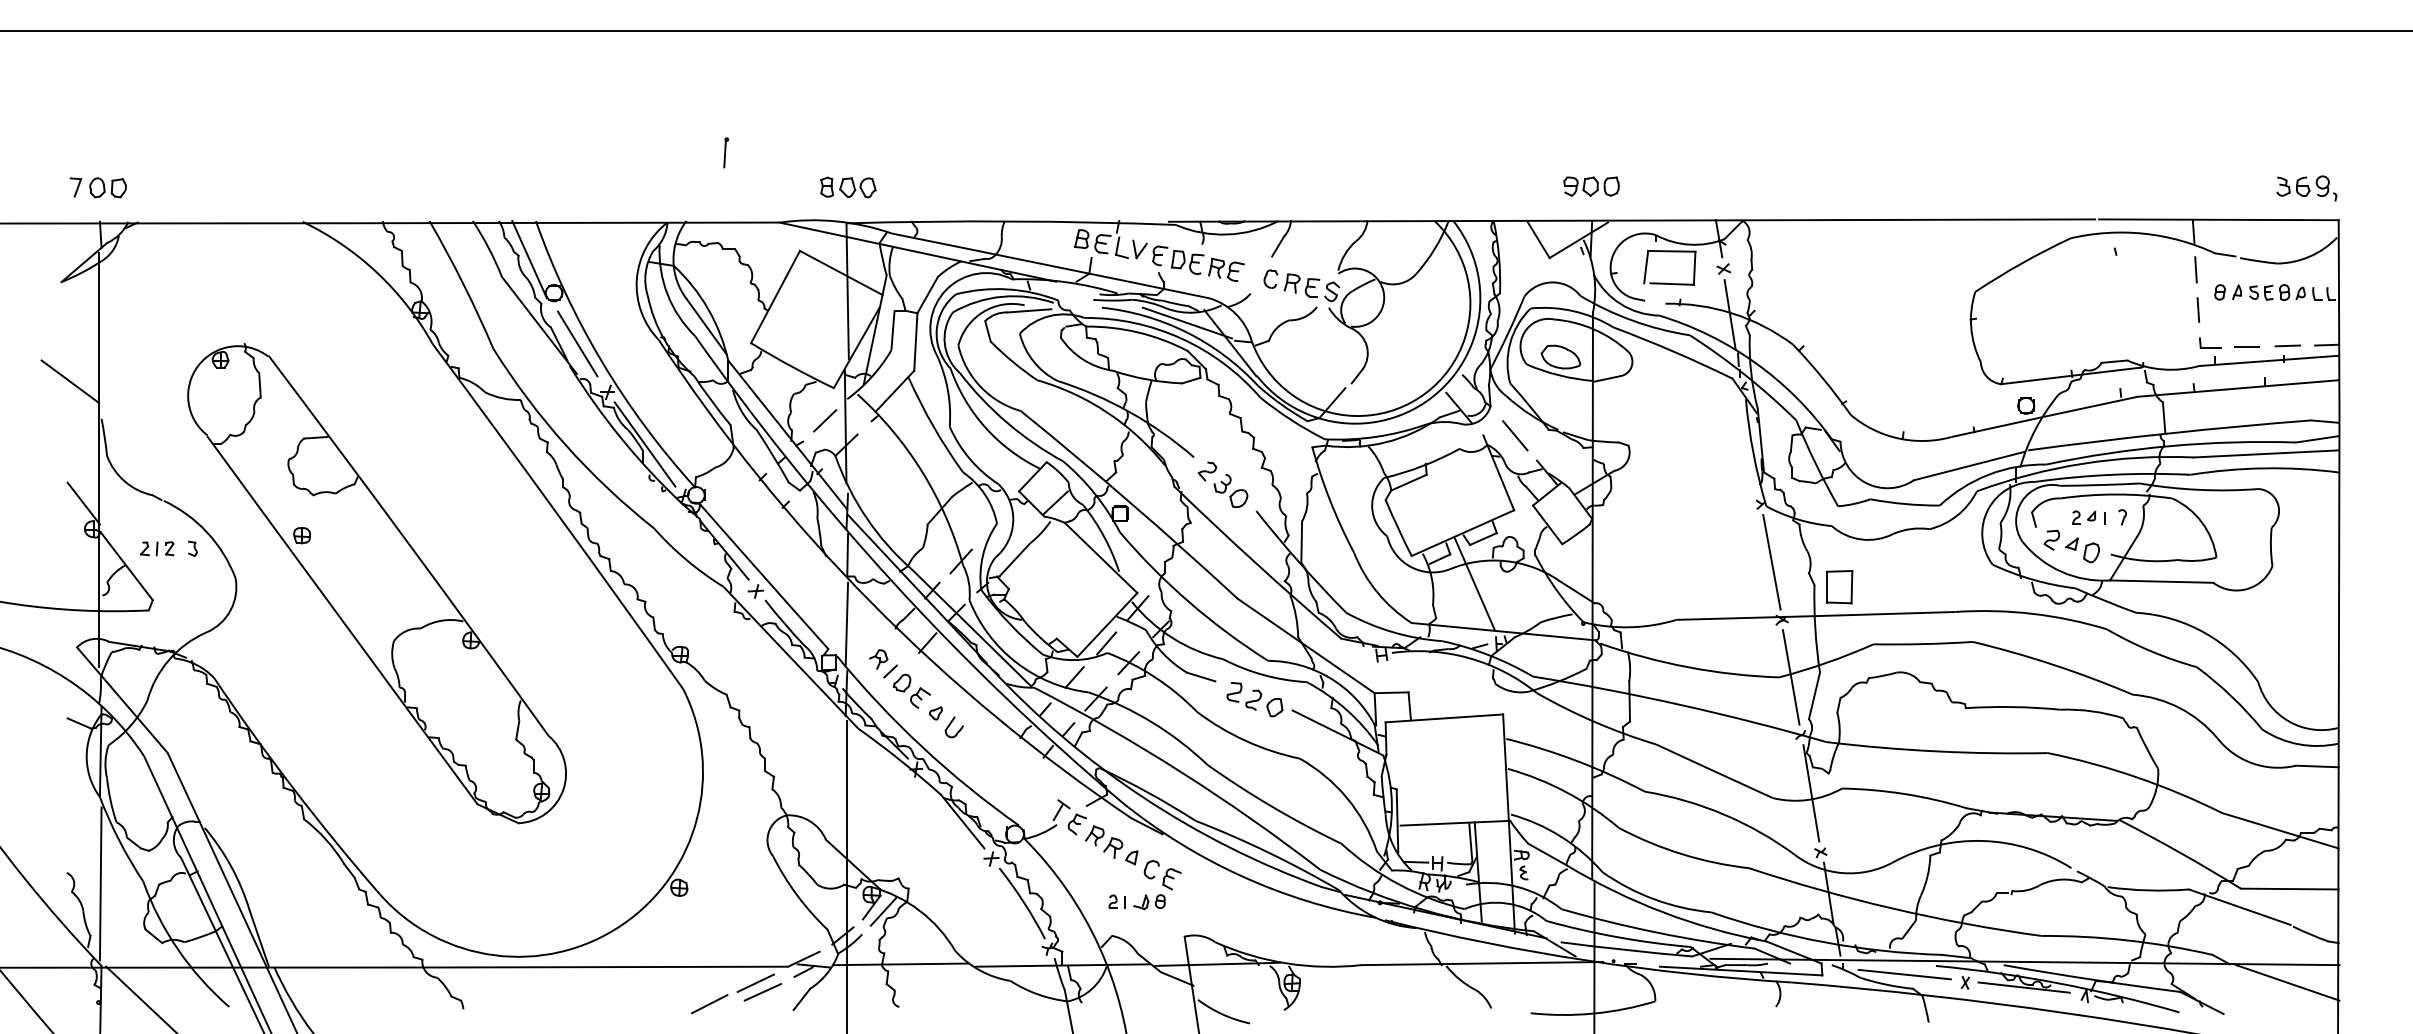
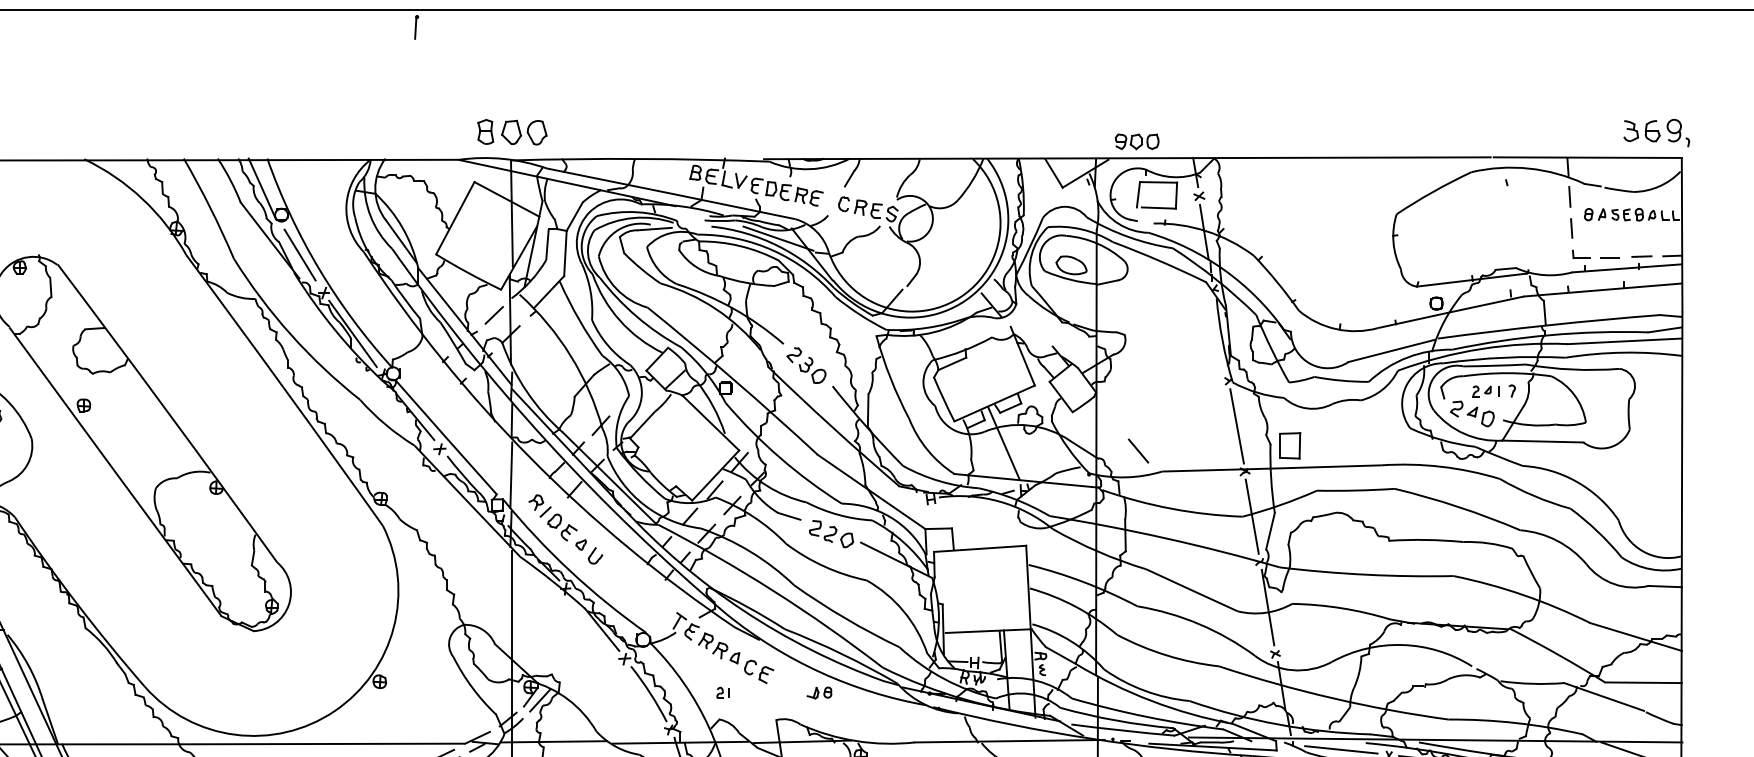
part: (726, 152) -> (416, 27), moved
part: (1591, 186) -> (1137, 141), moved
part: (848, 187) -> (512, 132), size x1.6
part: (2306, 188) -> (1656, 133), size x1.4
line: (1515, 435) -> (1138, 450), moved
part: (1149, 902) -> (819, 693), moved

